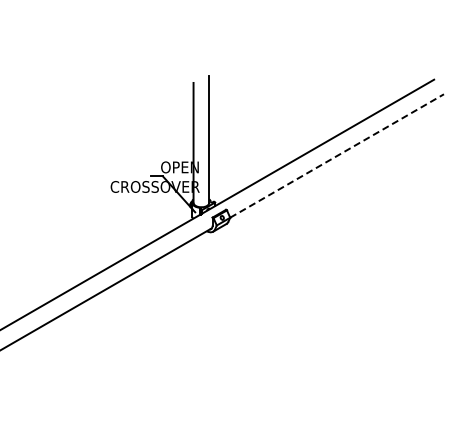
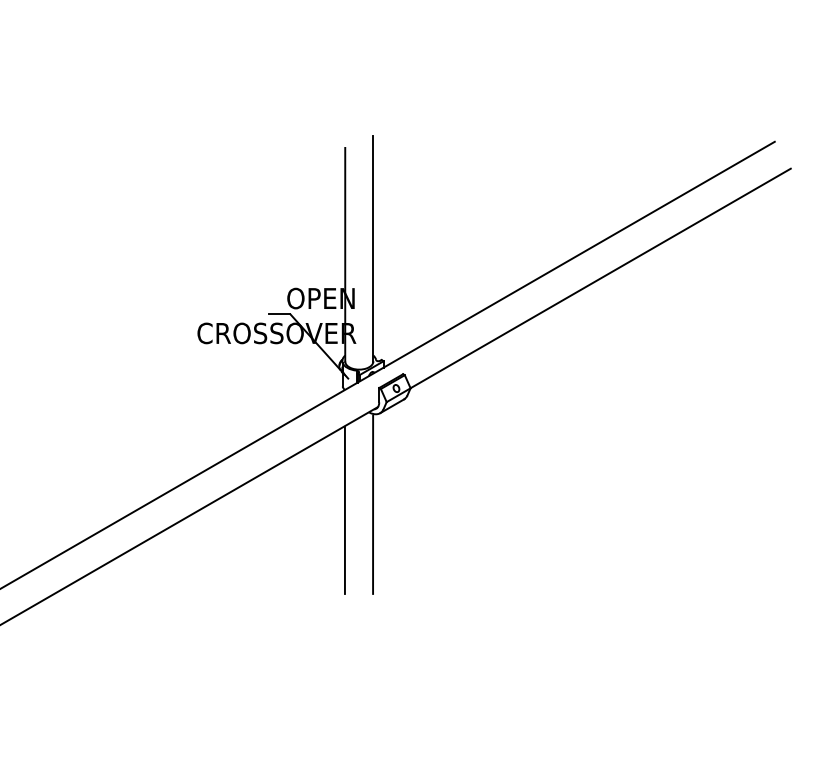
line: (337, 155) -> (601, 277), dashed -> solid
line: (209, 283) -> (373, 505), added
line: (193, 286) -> (345, 510), added

